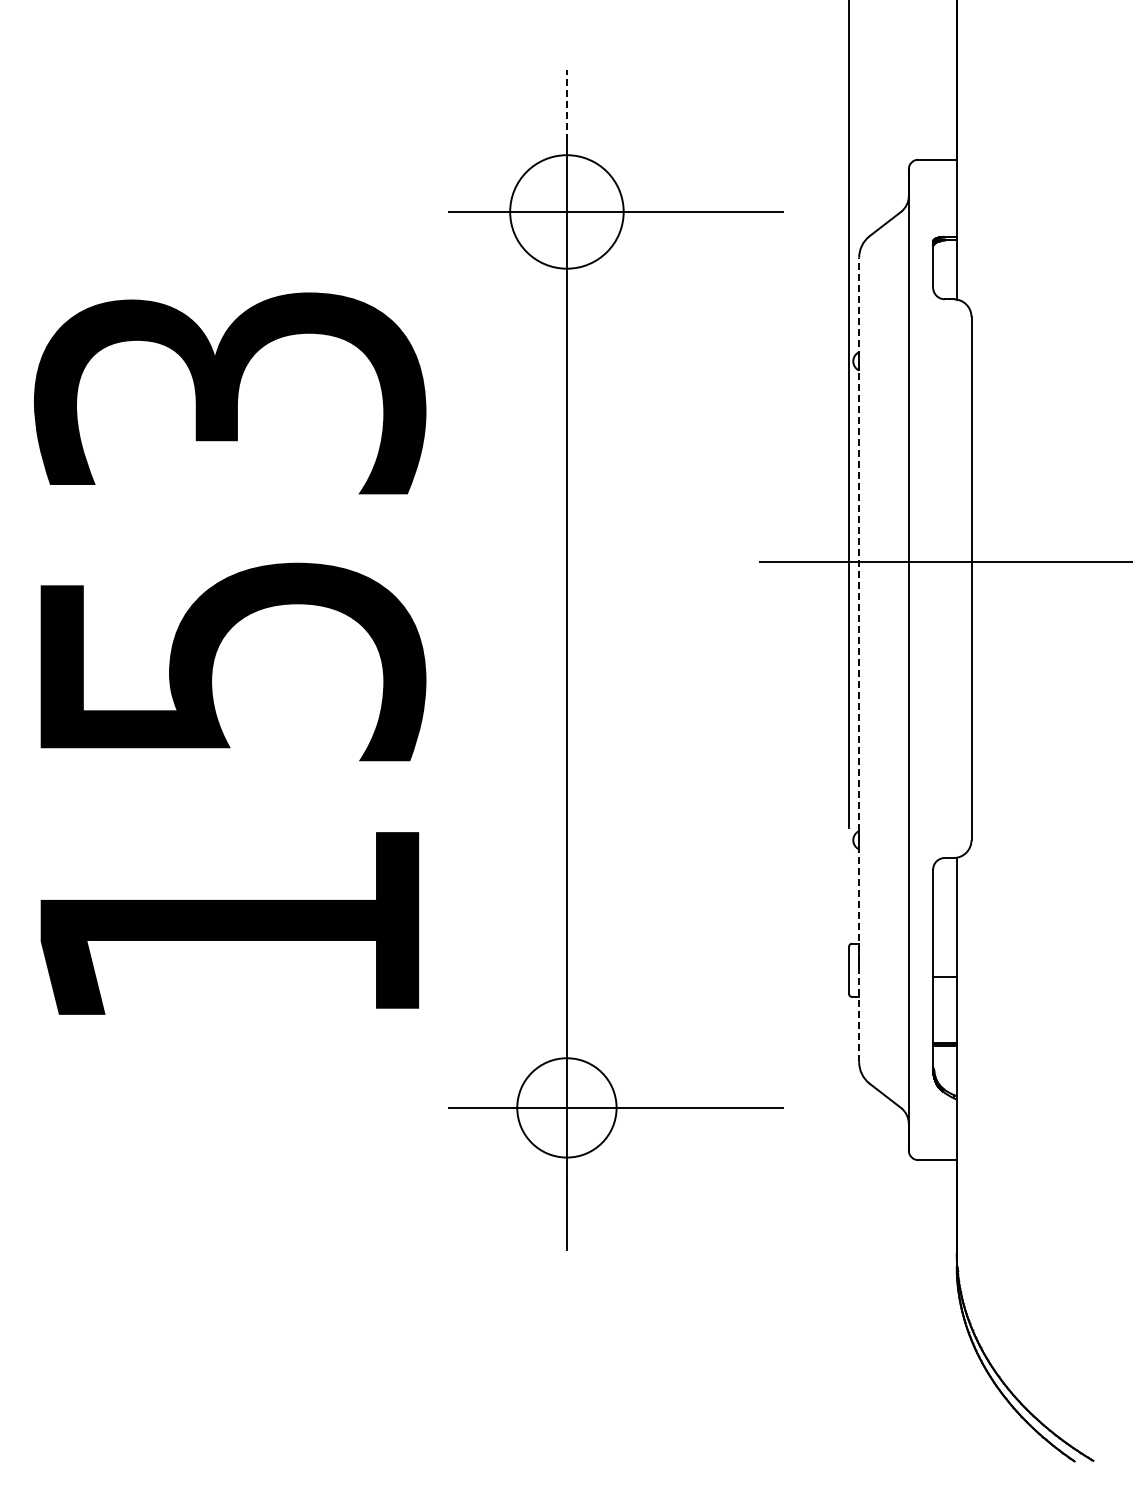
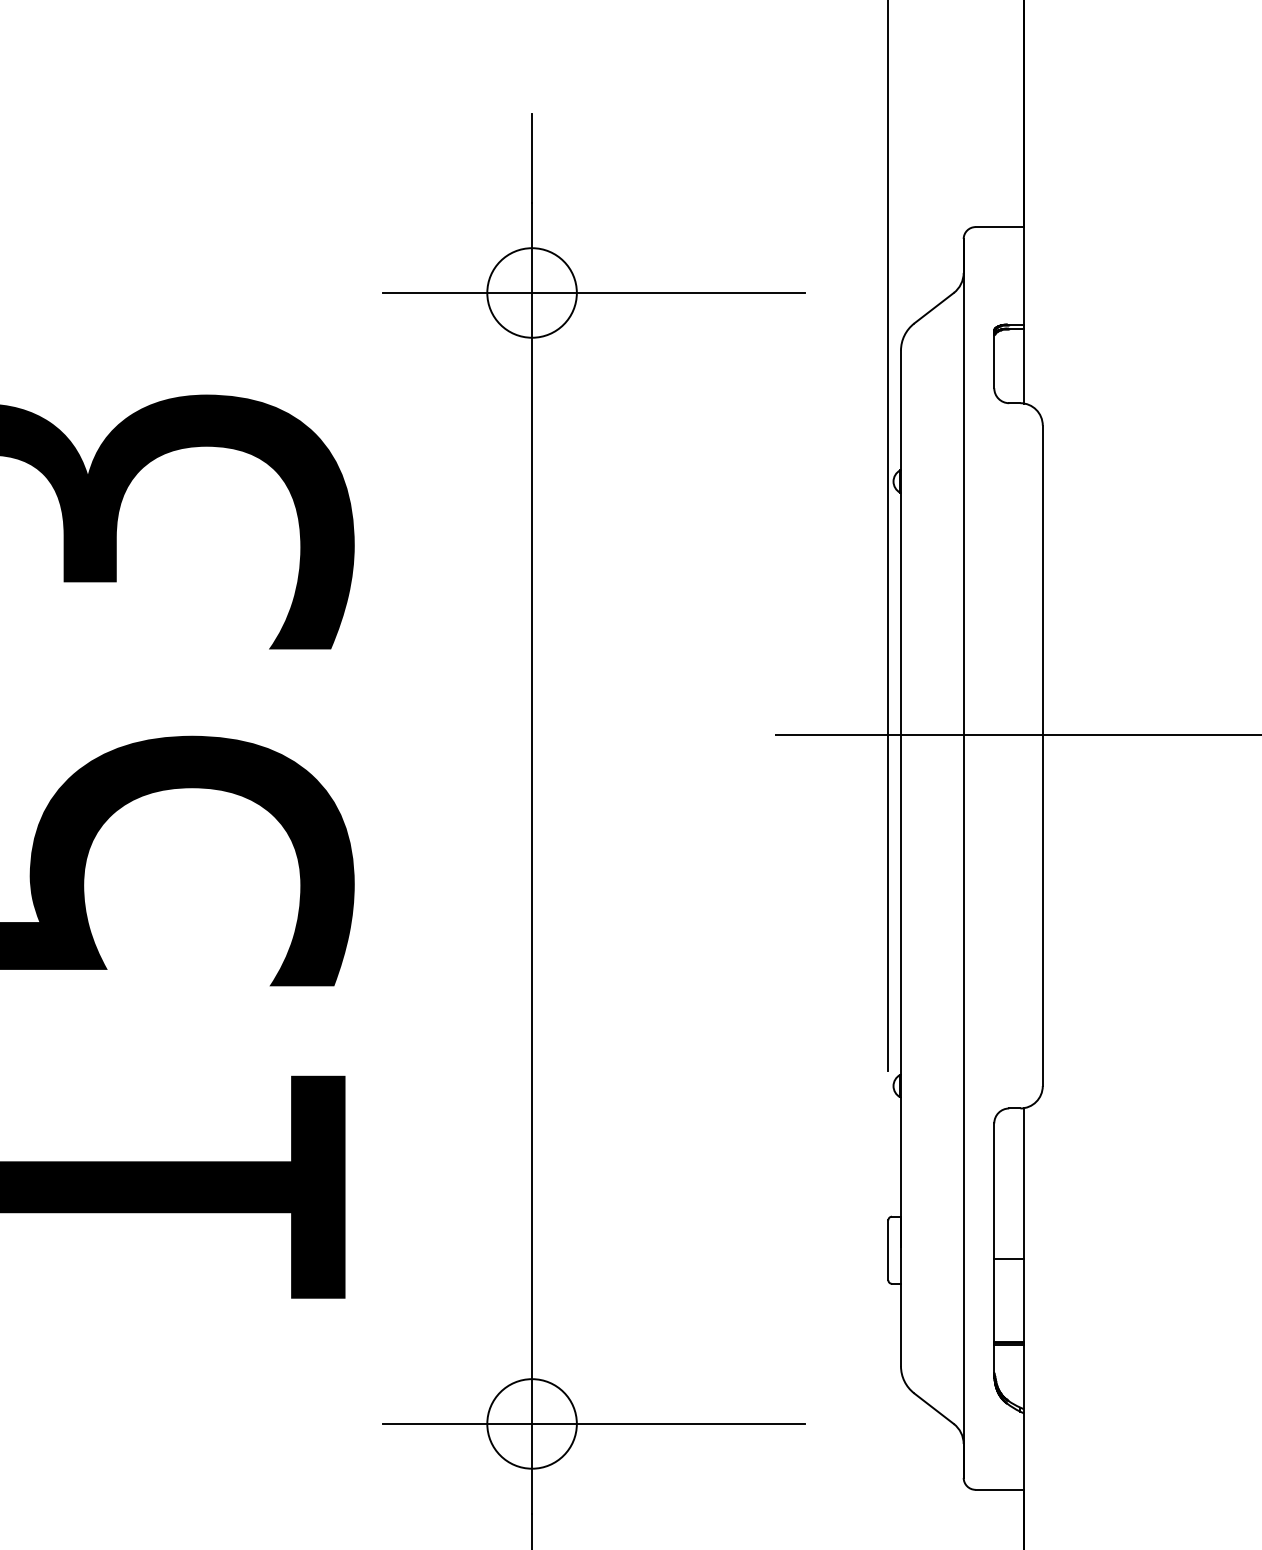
line: (566, 105) -> (531, 158), dashed -> solid
circle: (566, 211) -> (531, 292), size x0.62
line: (859, 659) -> (901, 857), dashed -> solid
circle: (566, 1107) -> (531, 1423), size x0.71

